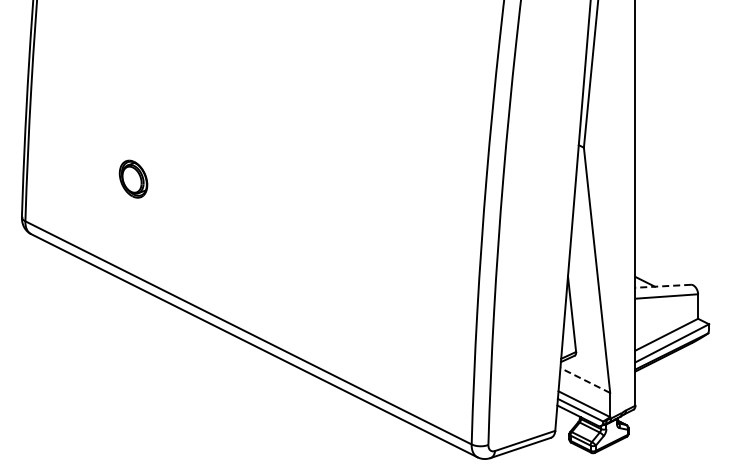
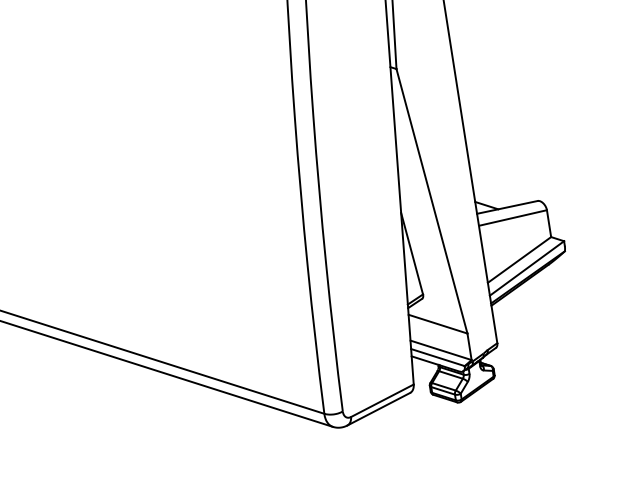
line: (663, 286) -> (507, 207), dashed -> solid
line: (585, 380) -> (438, 324), dashed -> solid

